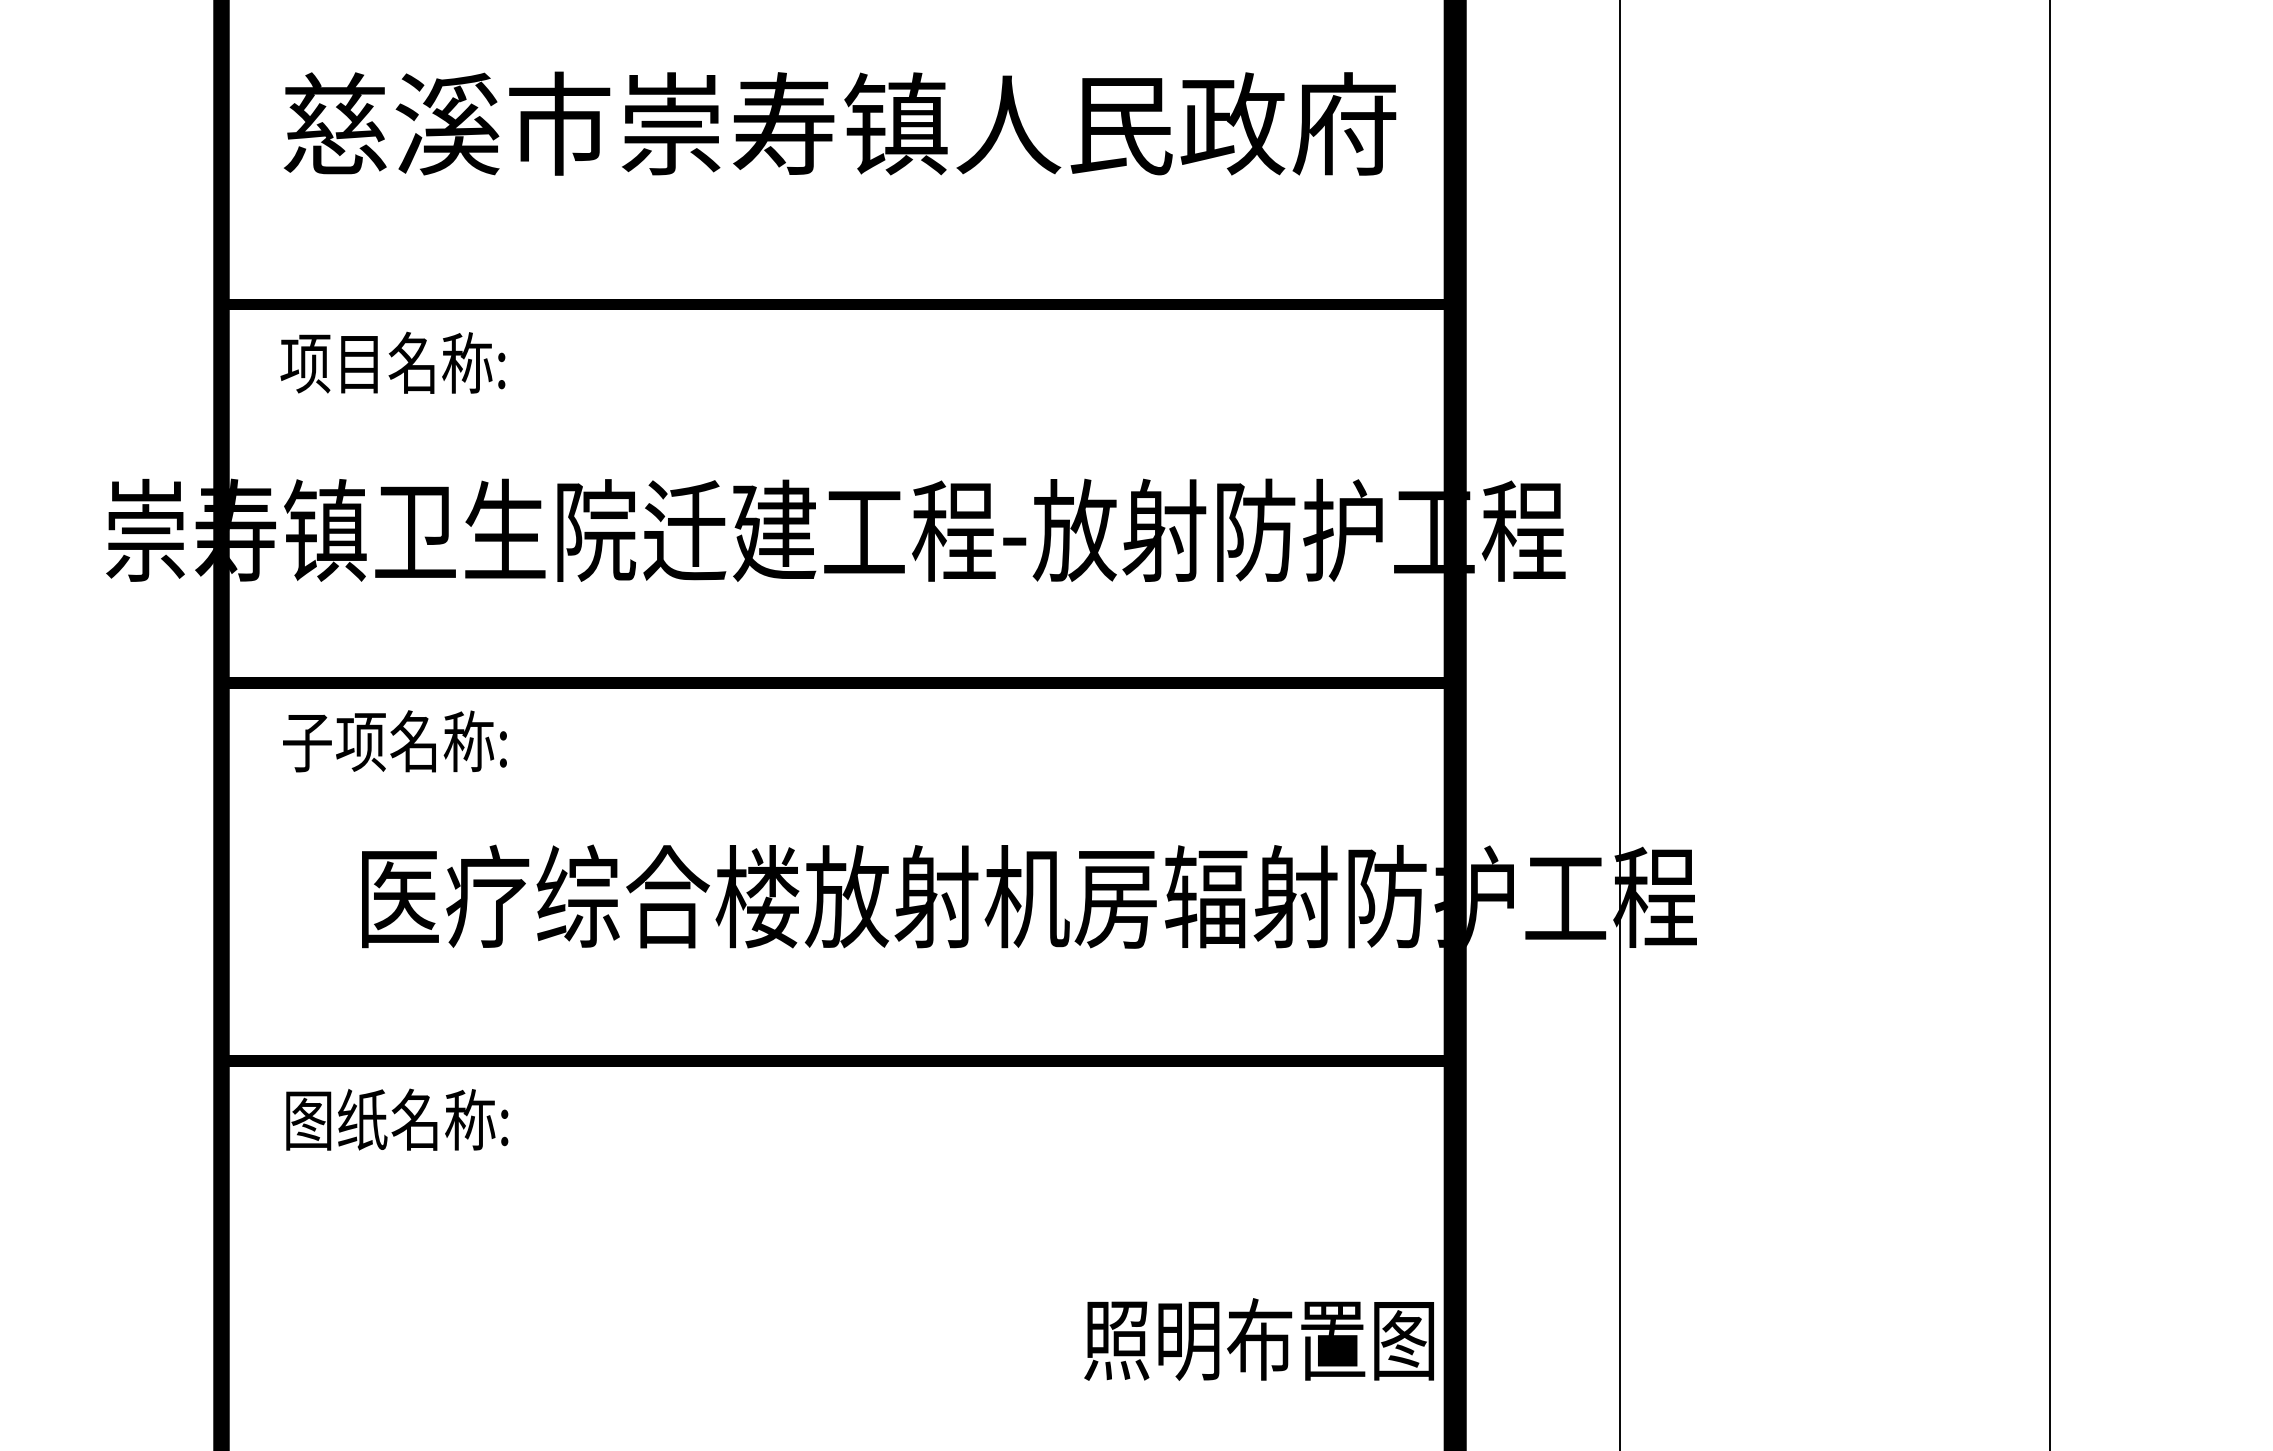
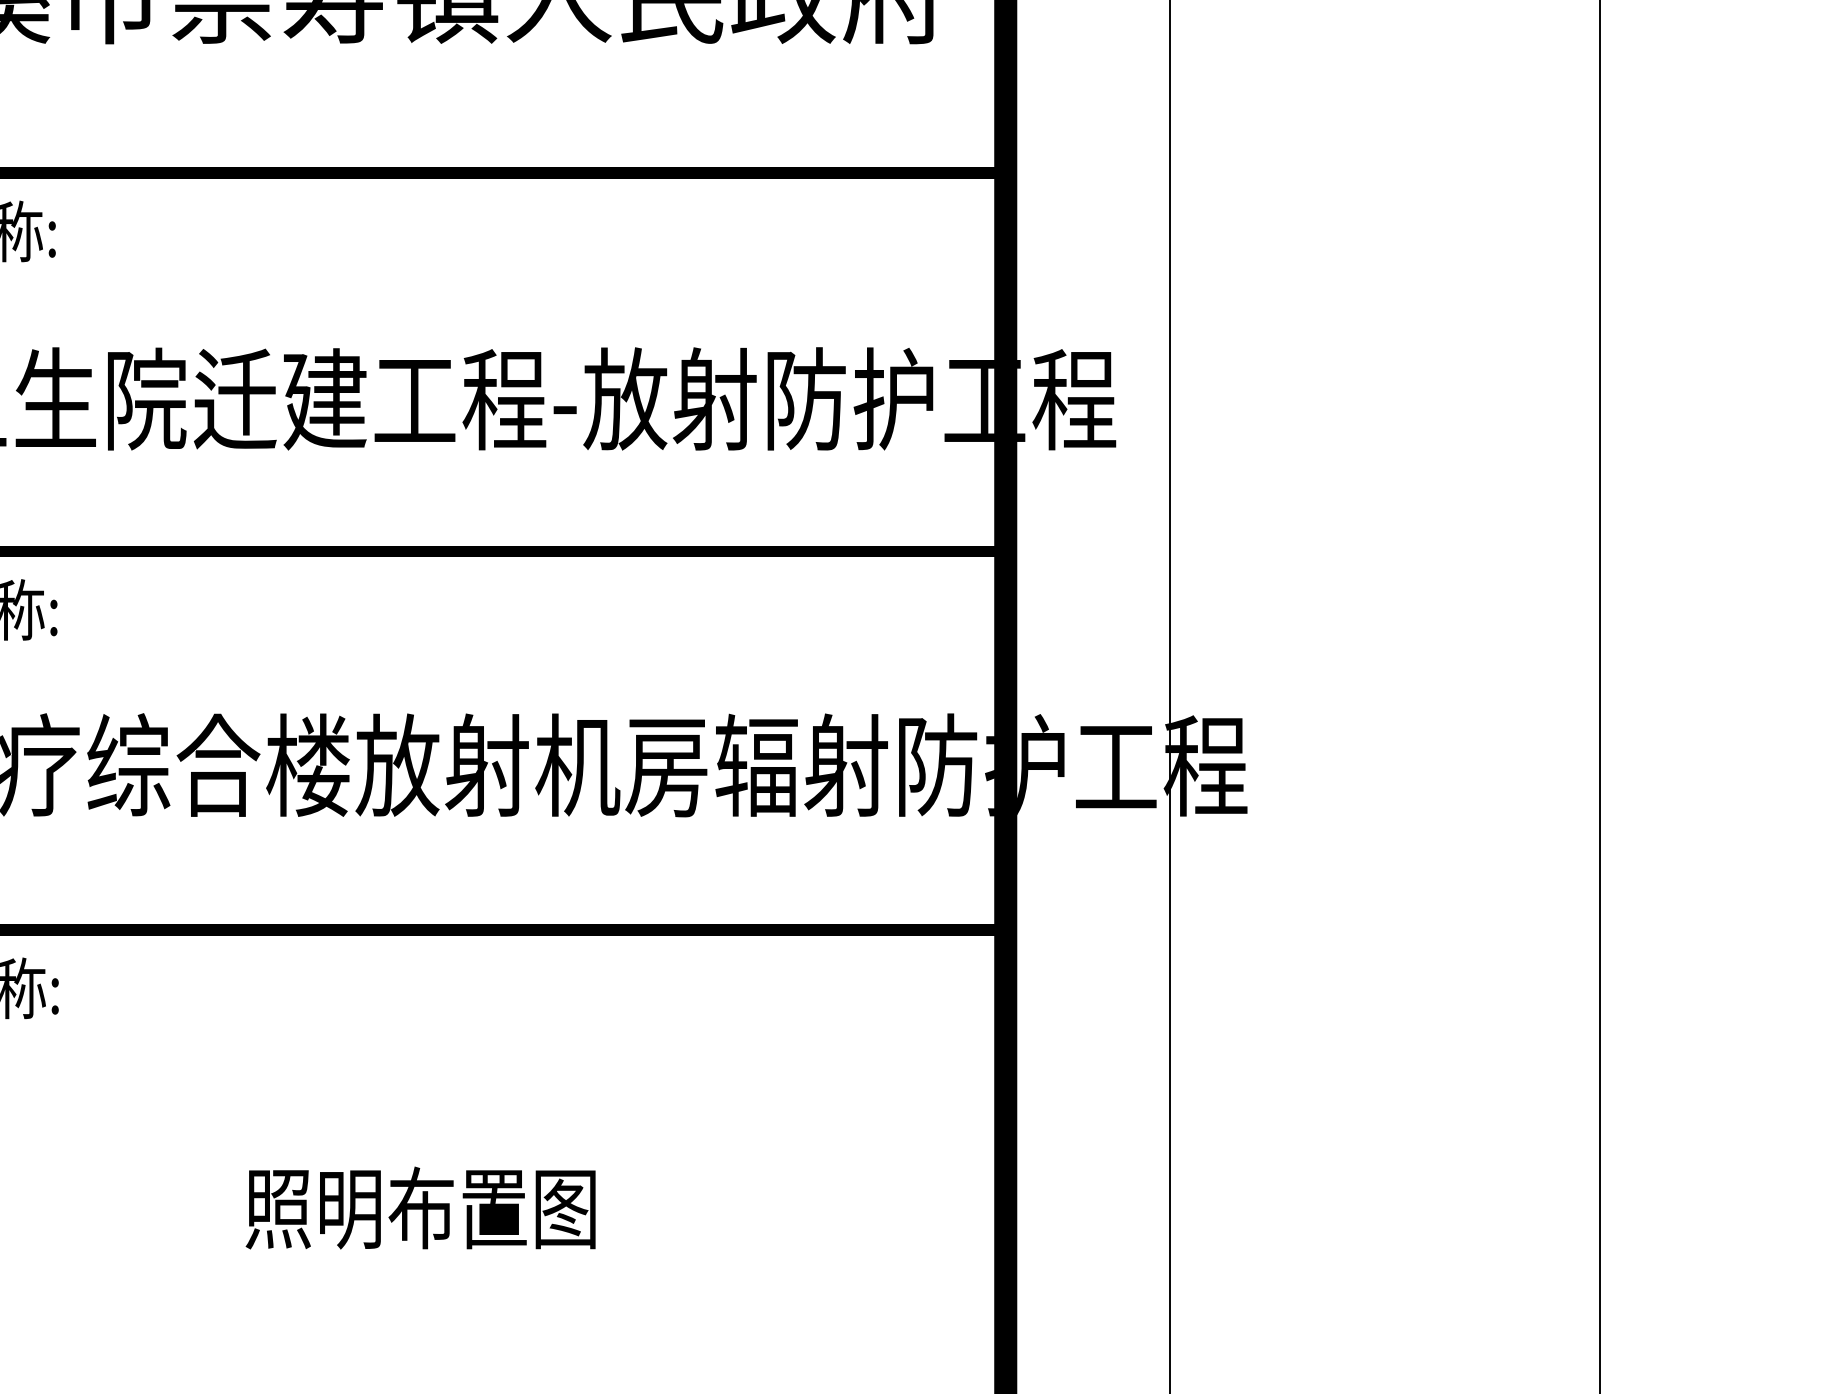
text: (1258, 1339) -> (420, 1208), moved

